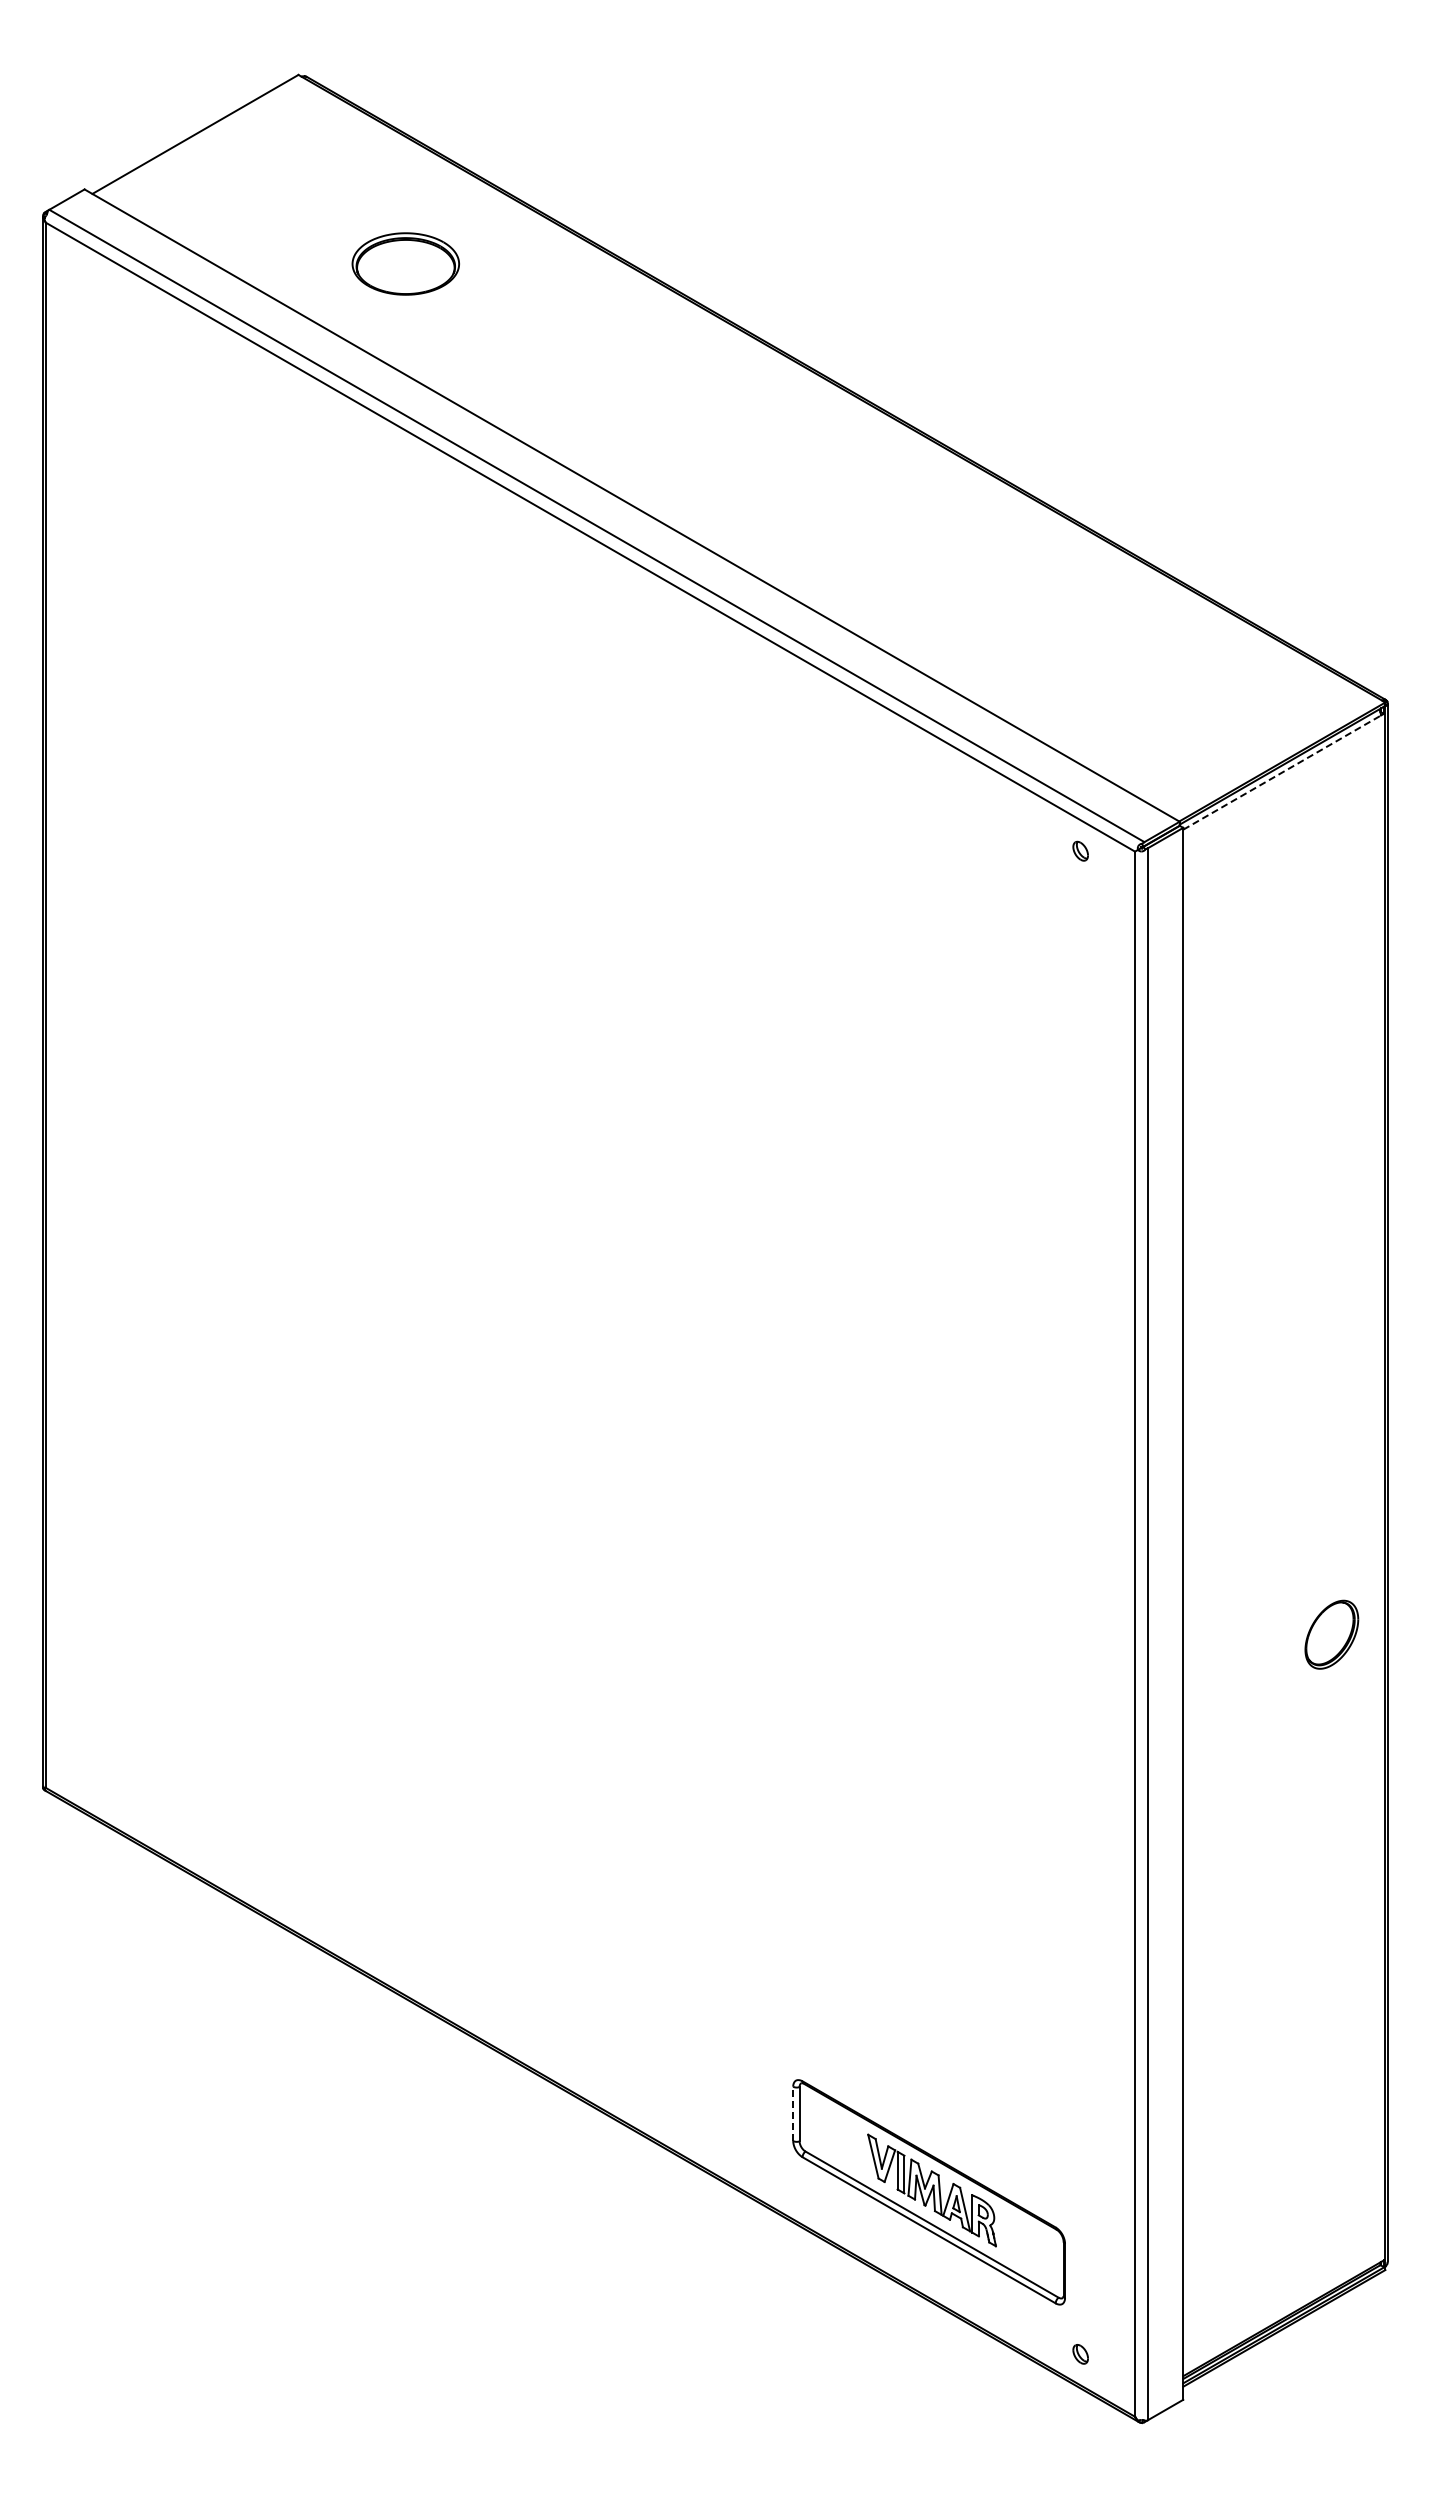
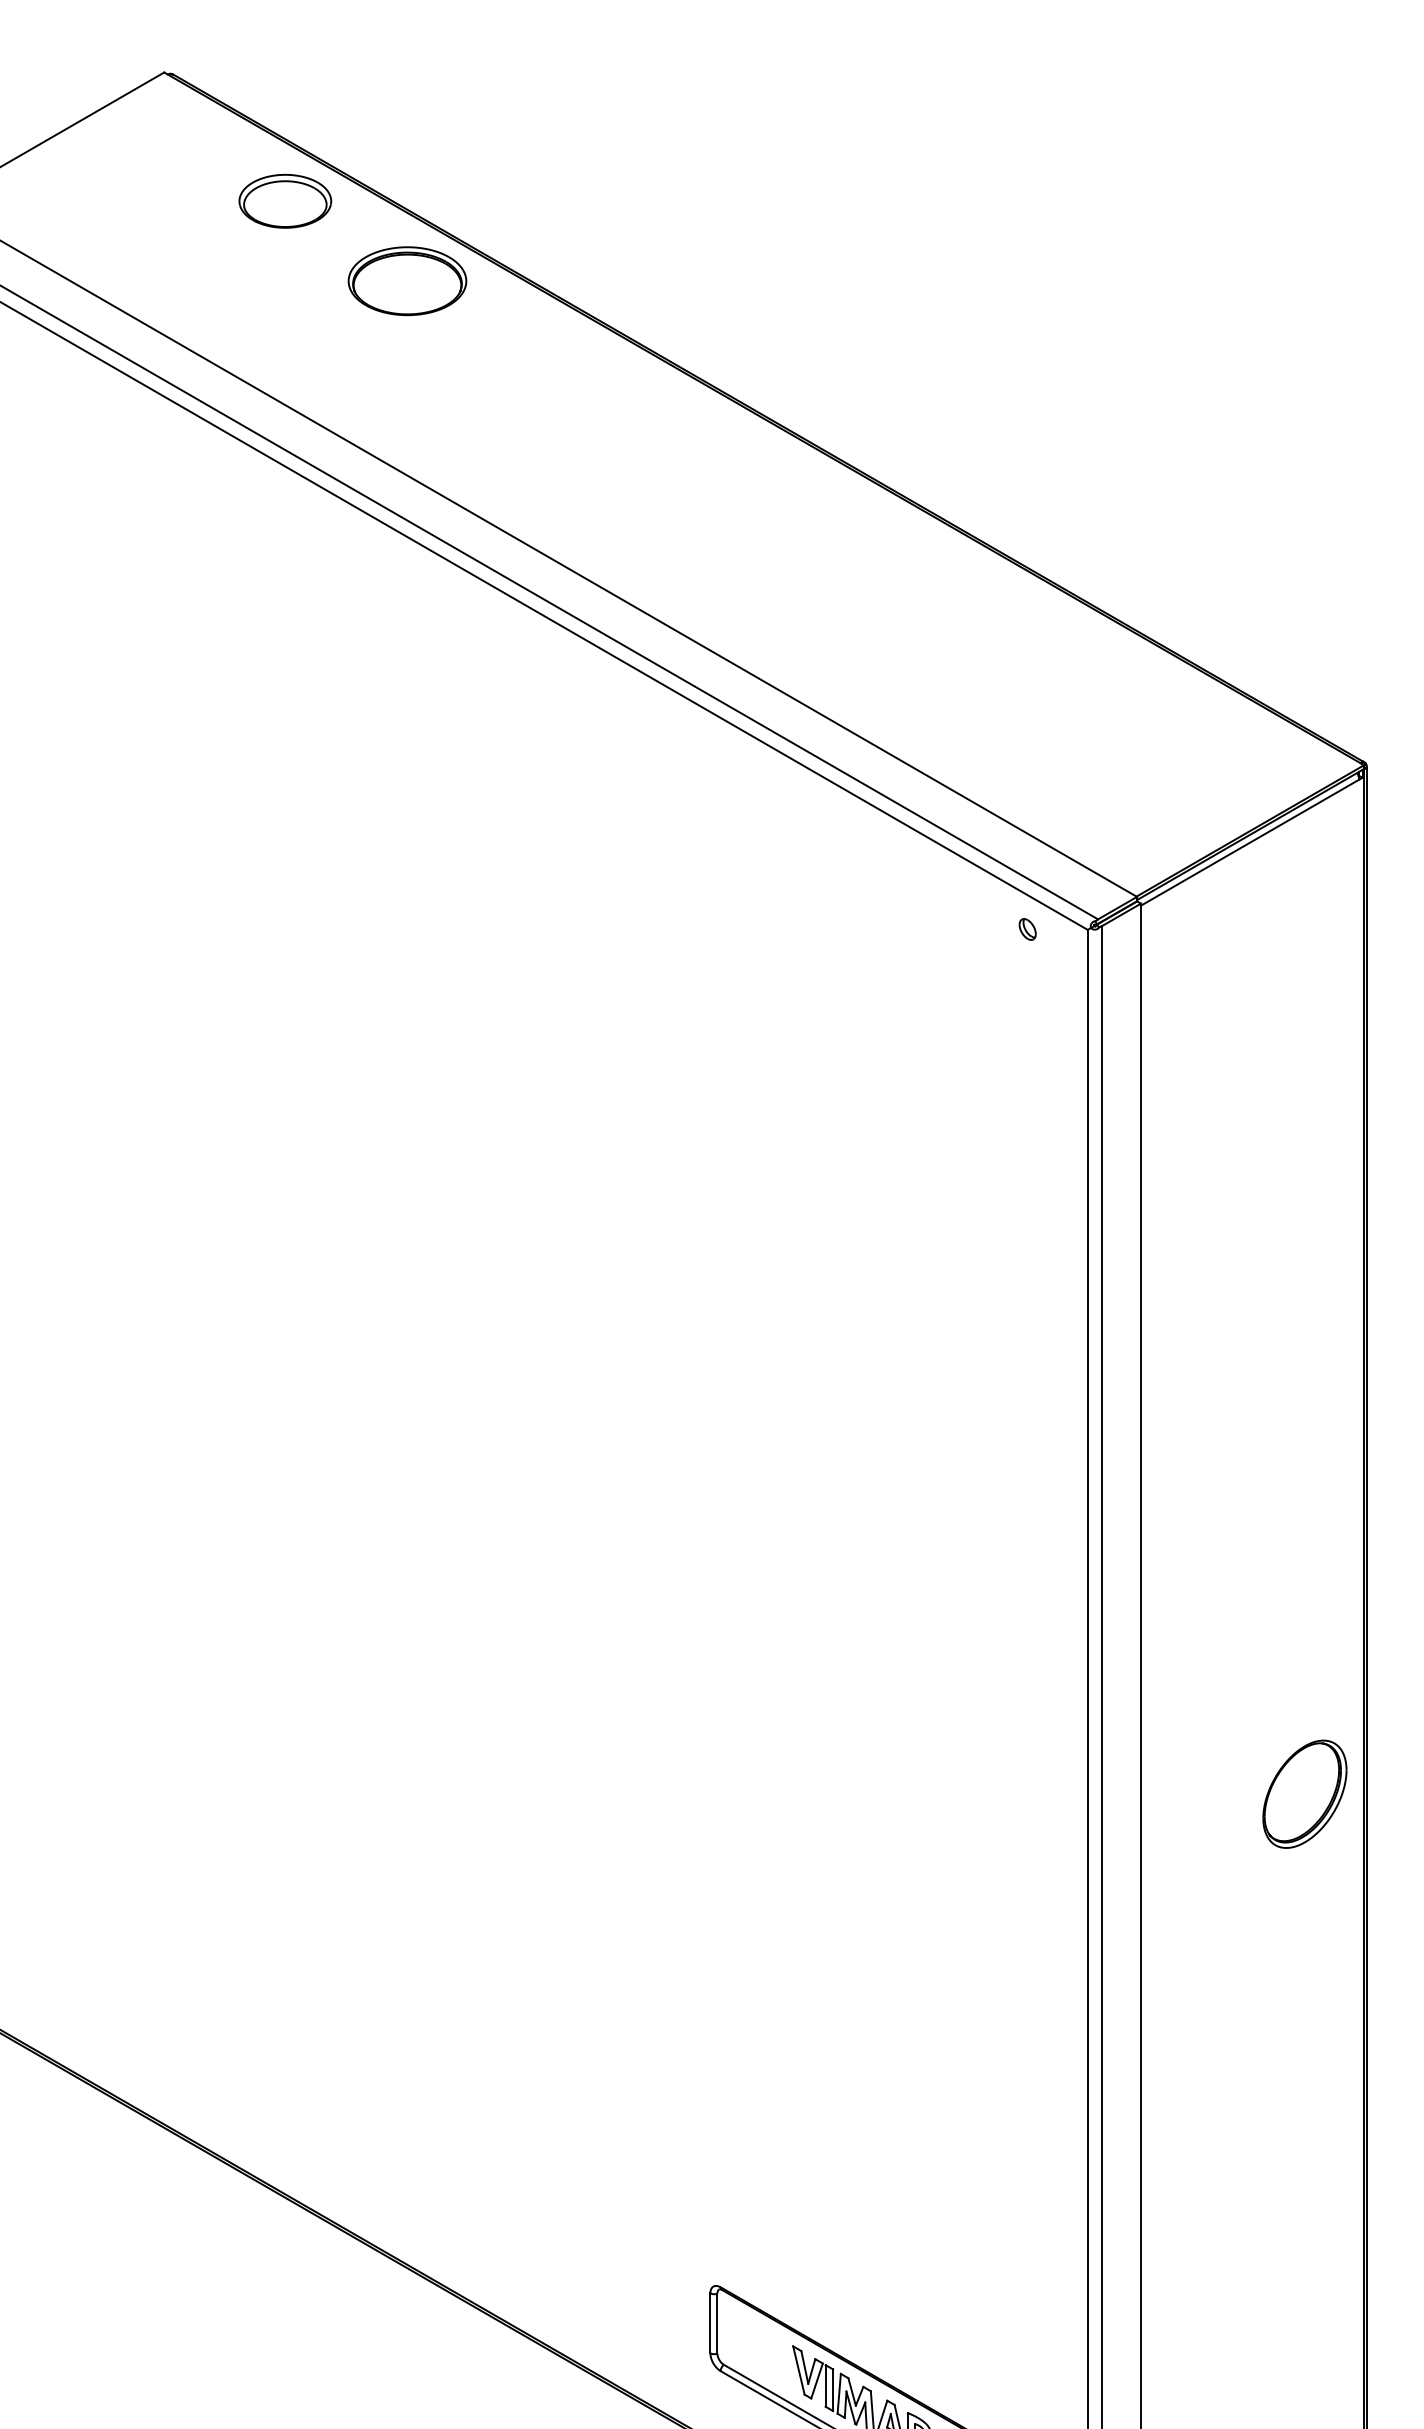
part: (407, 191) -> (284, 201), added
part: (405, 263) -> (407, 280), moved
line: (1282, 772) -> (1250, 842), dashed -> solid
part: (1331, 1634) -> (1304, 1794), size x1.43
line: (793, 2113) -> (710, 2322), dashed -> solid

